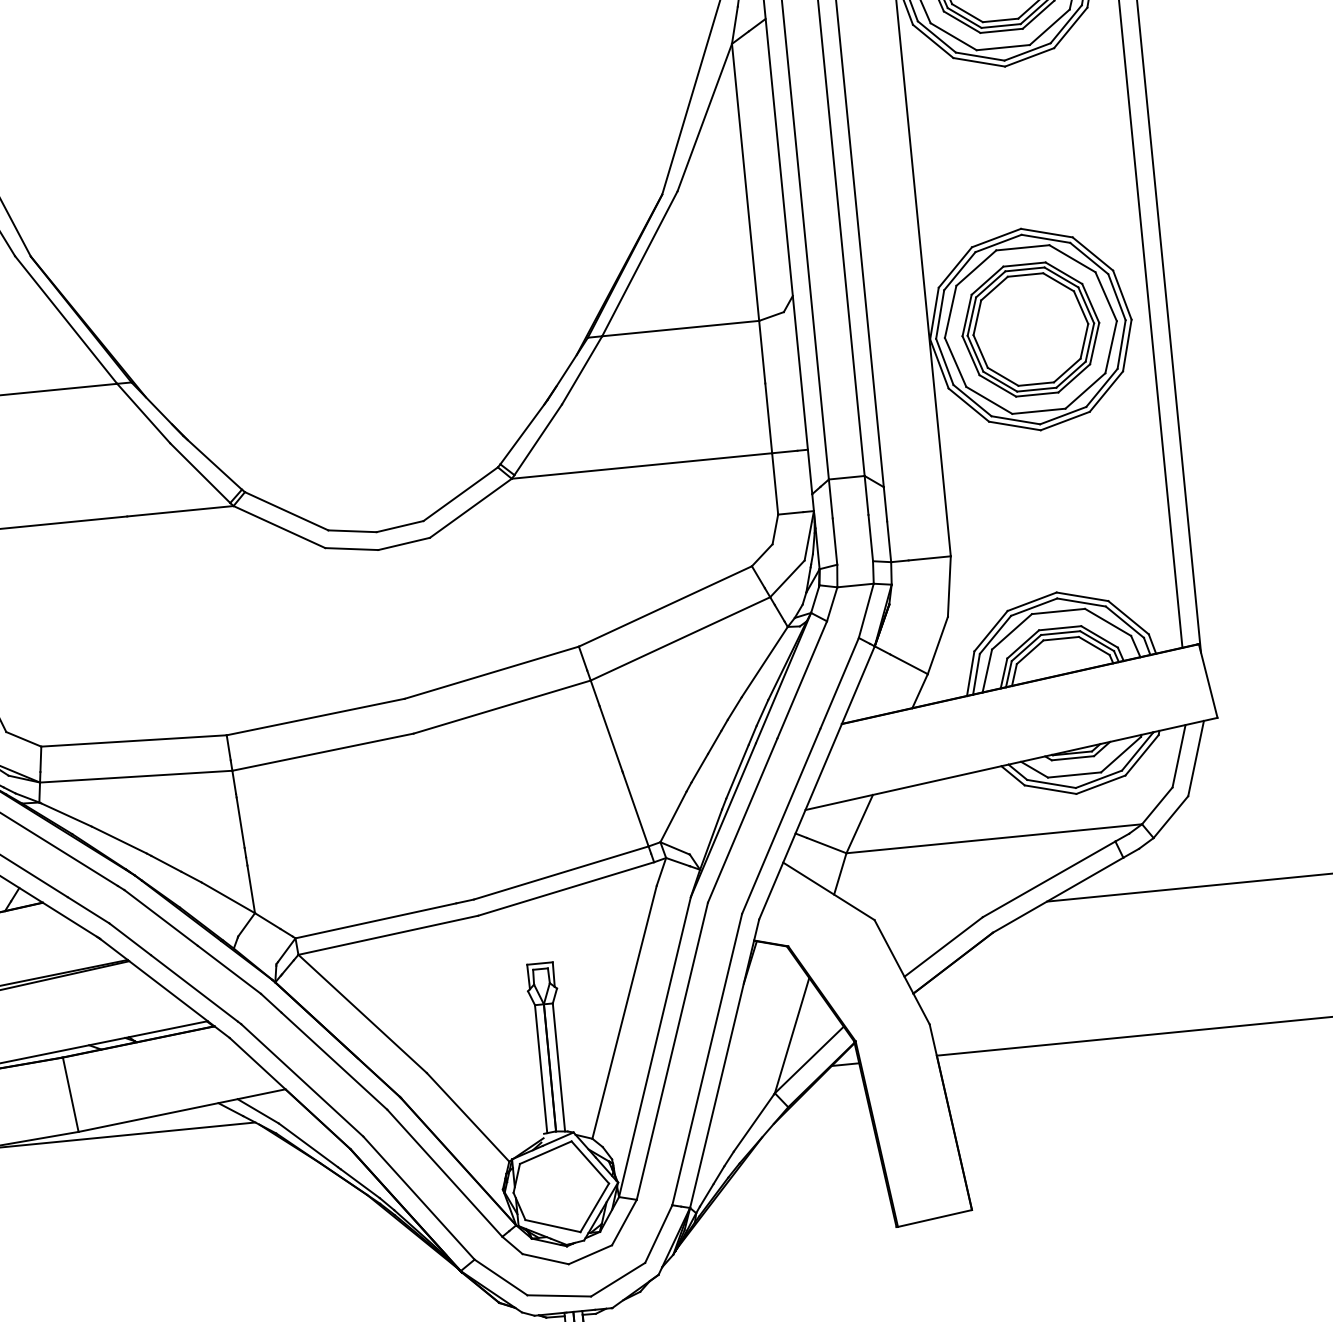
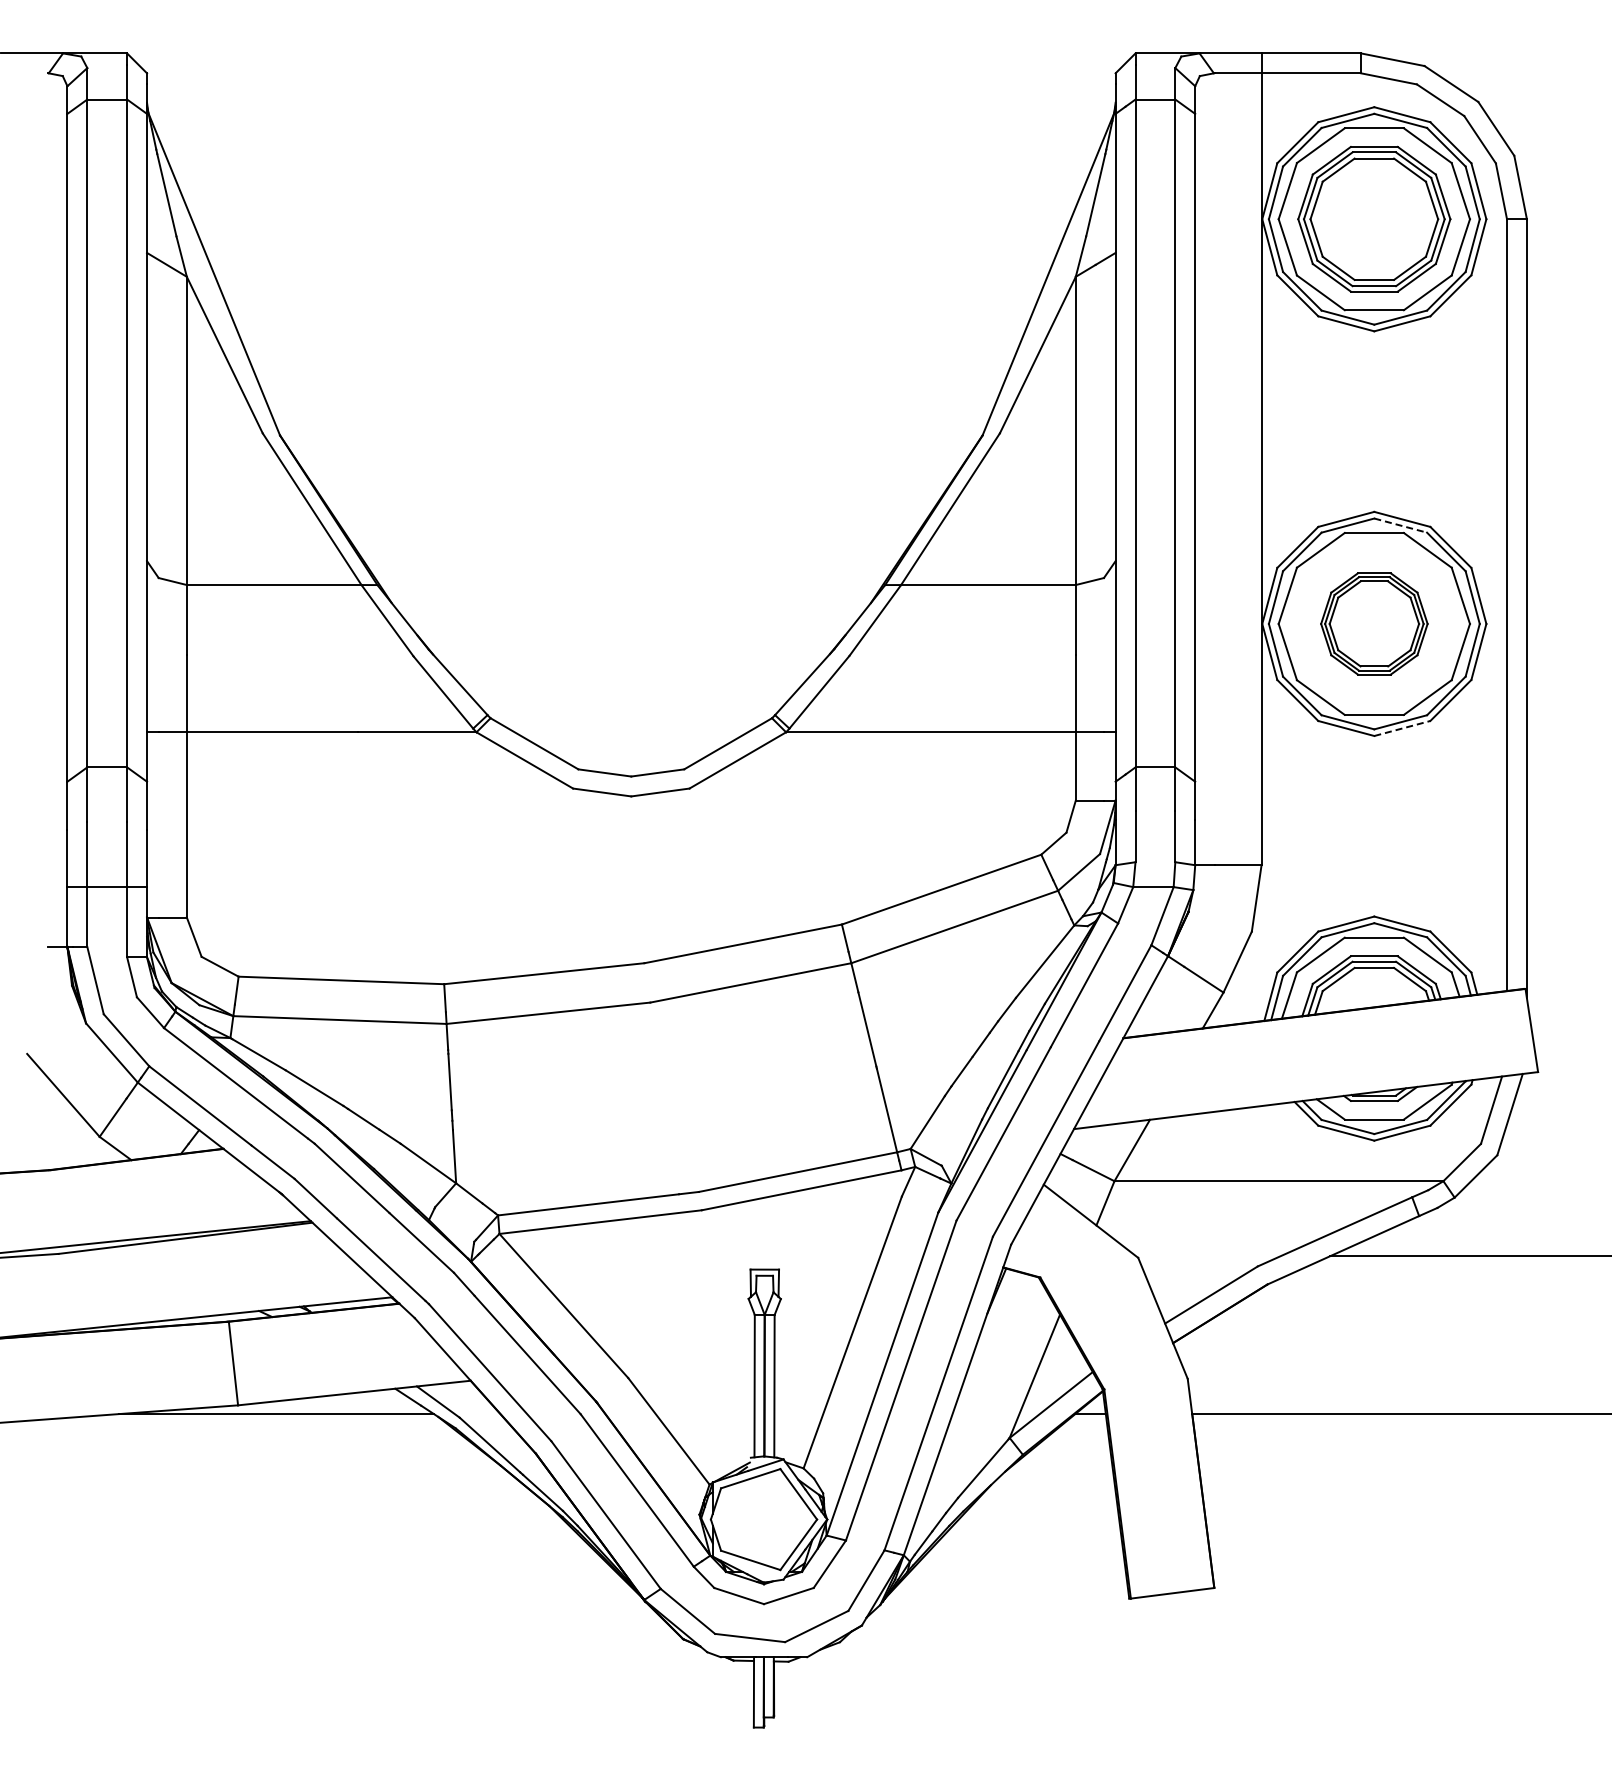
line: (1046, 238) -> (1401, 525), solid -> dashed
part: (1030, 329) -> (1374, 623), size x0.7
line: (1065, 421) -> (1402, 728), solid -> dashed

